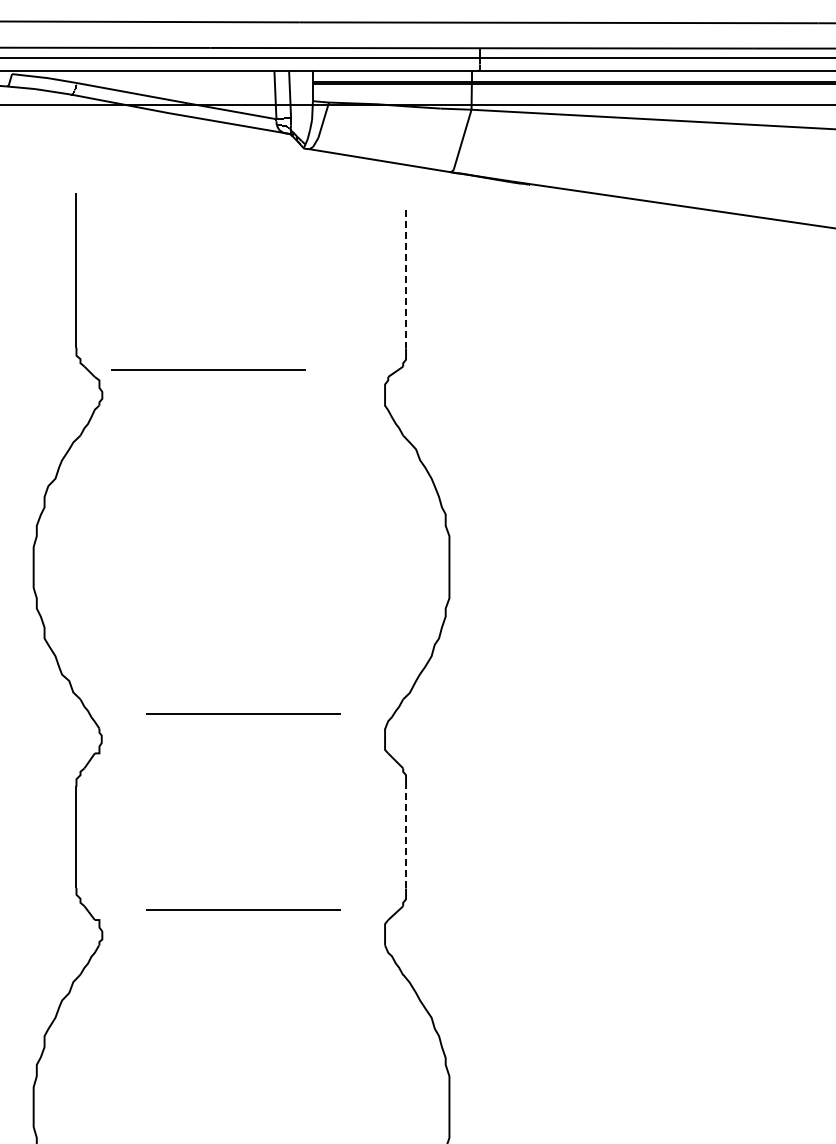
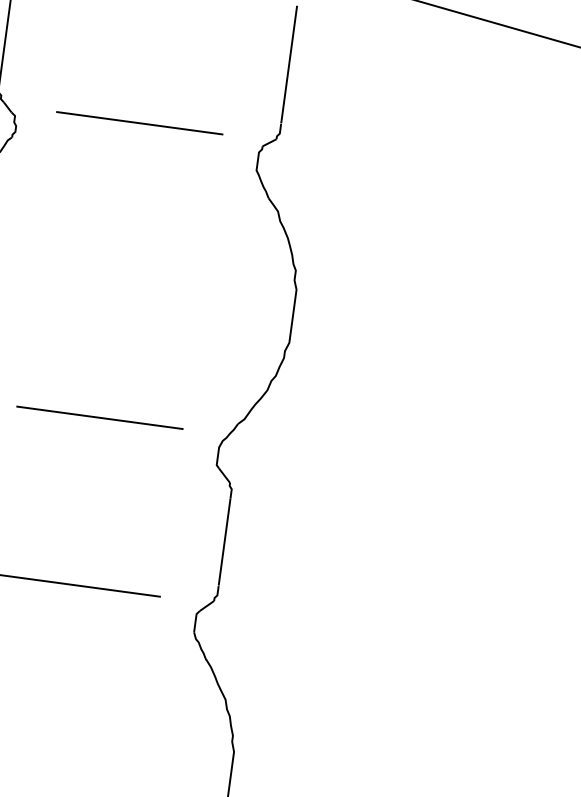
line: (406, 279) -> (289, 65), dashed -> solid
line: (208, 369) -> (139, 123), moved
line: (406, 837) -> (224, 542), dashed -> solid

